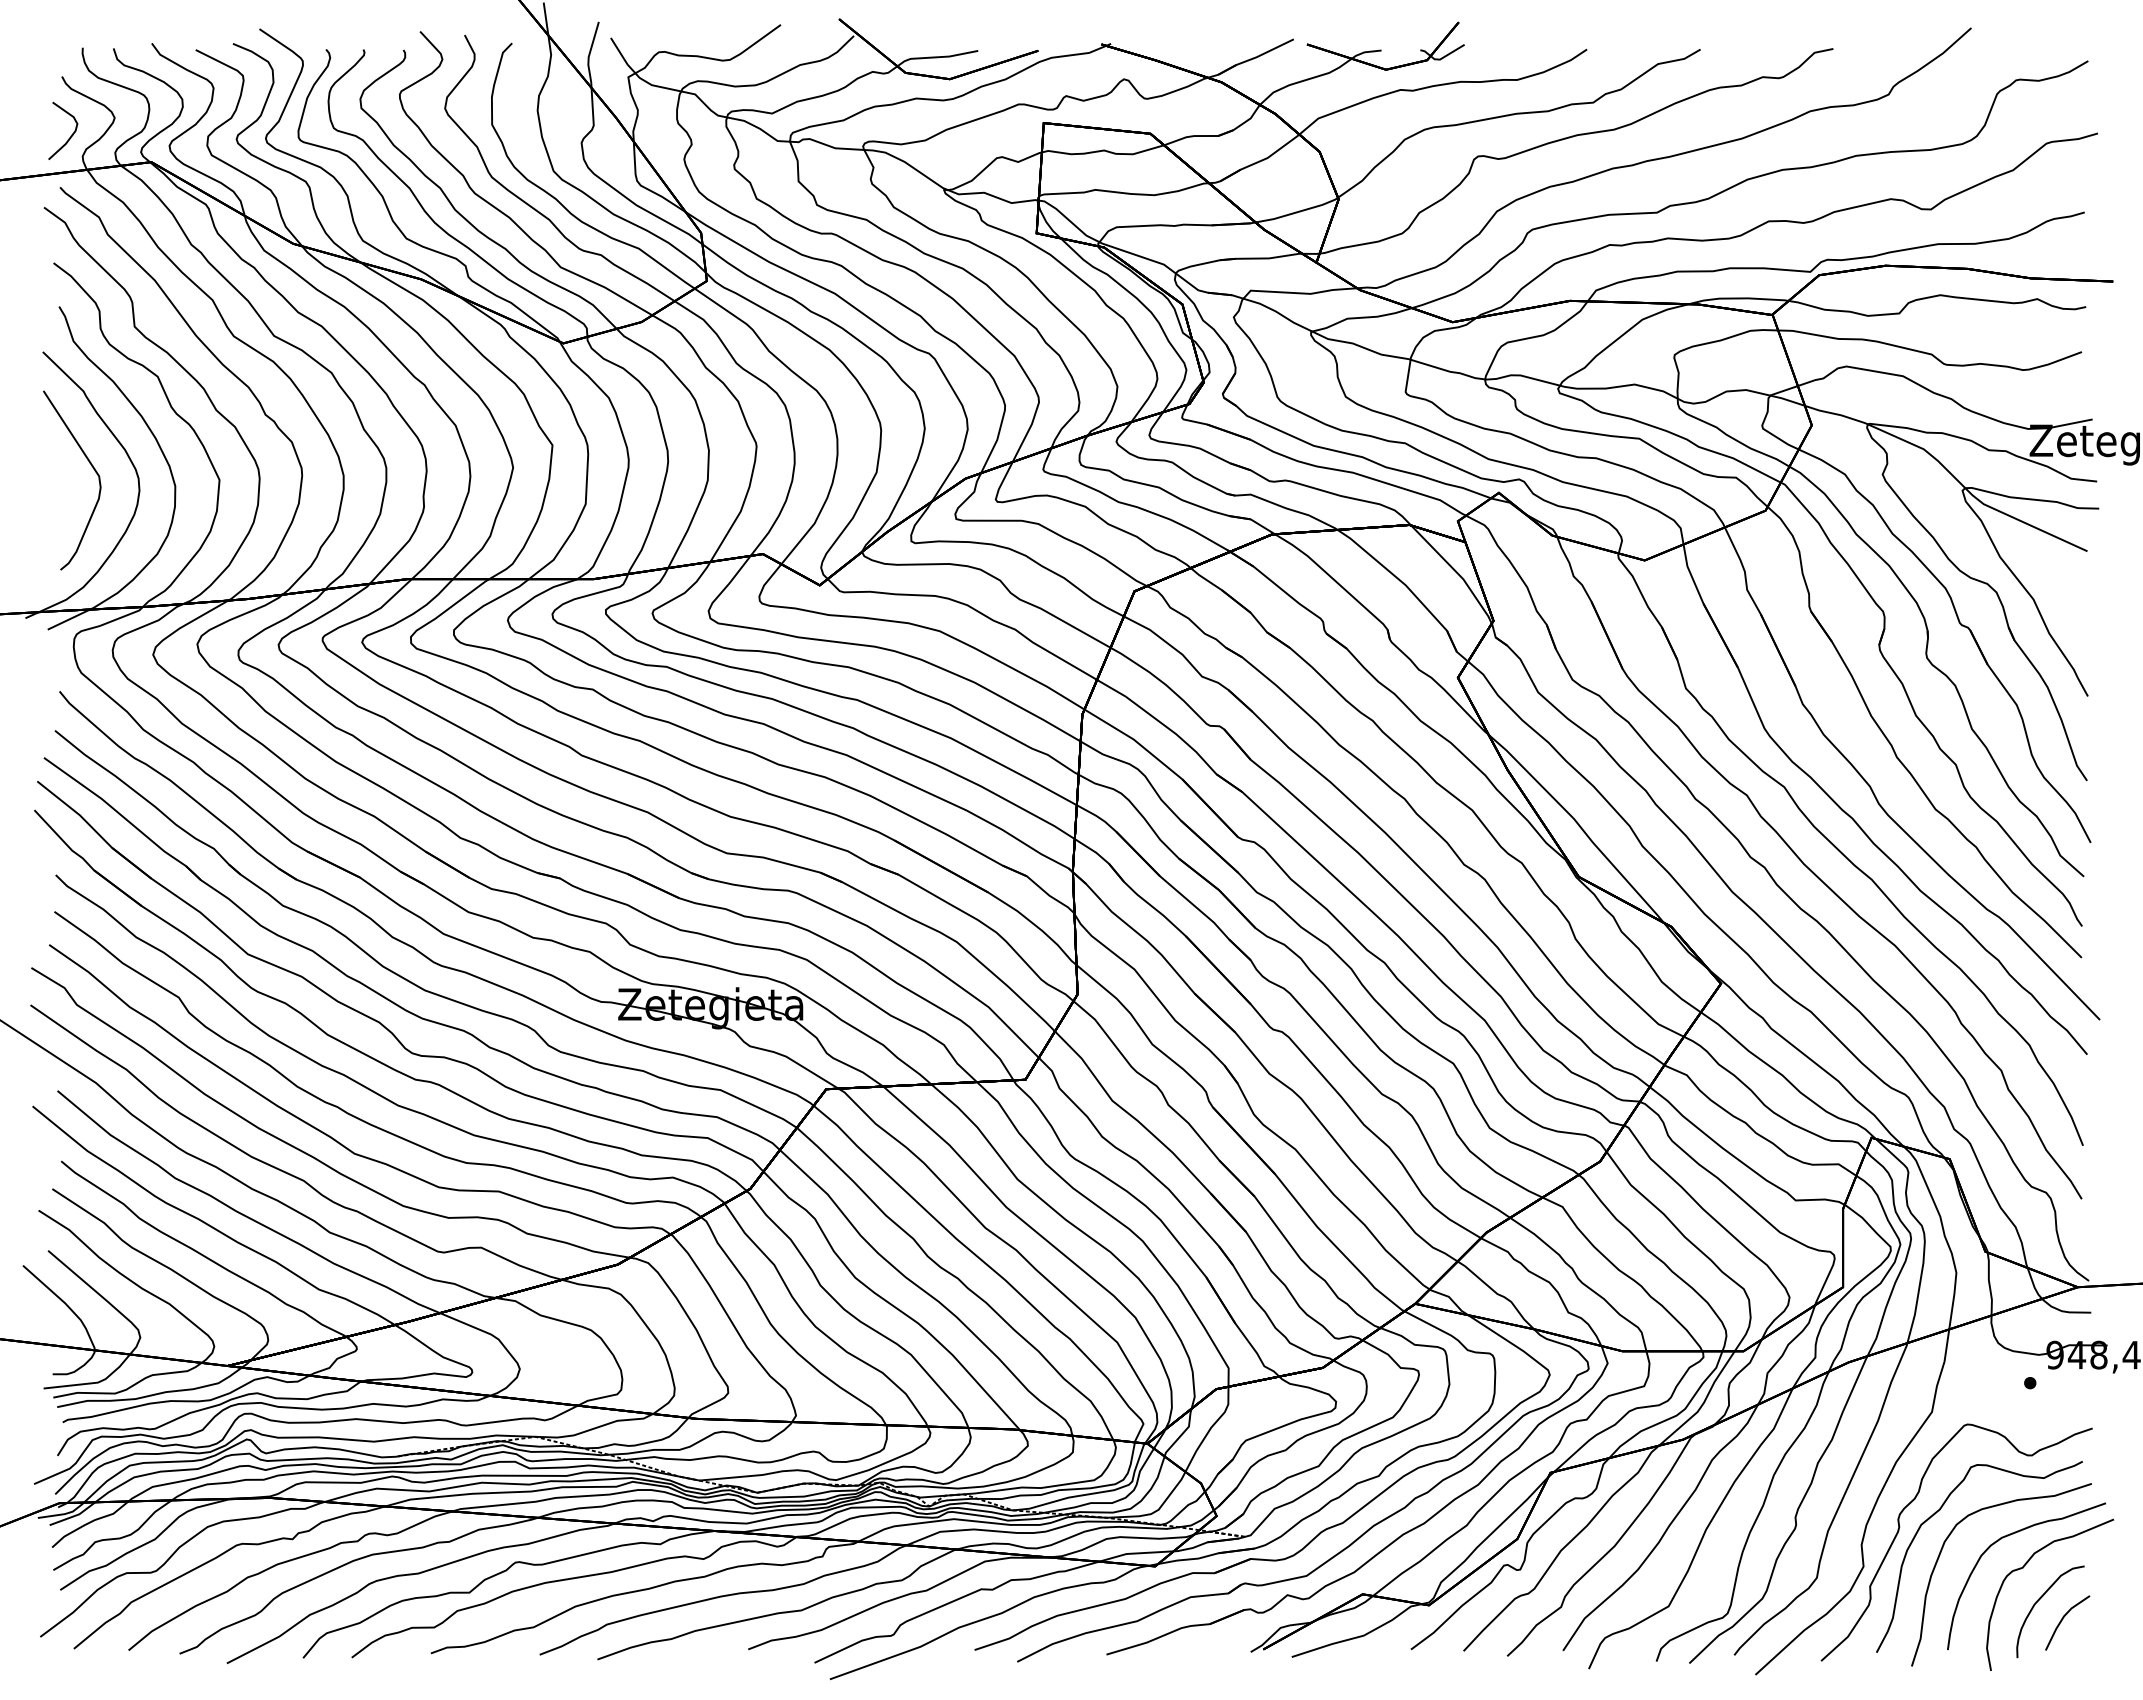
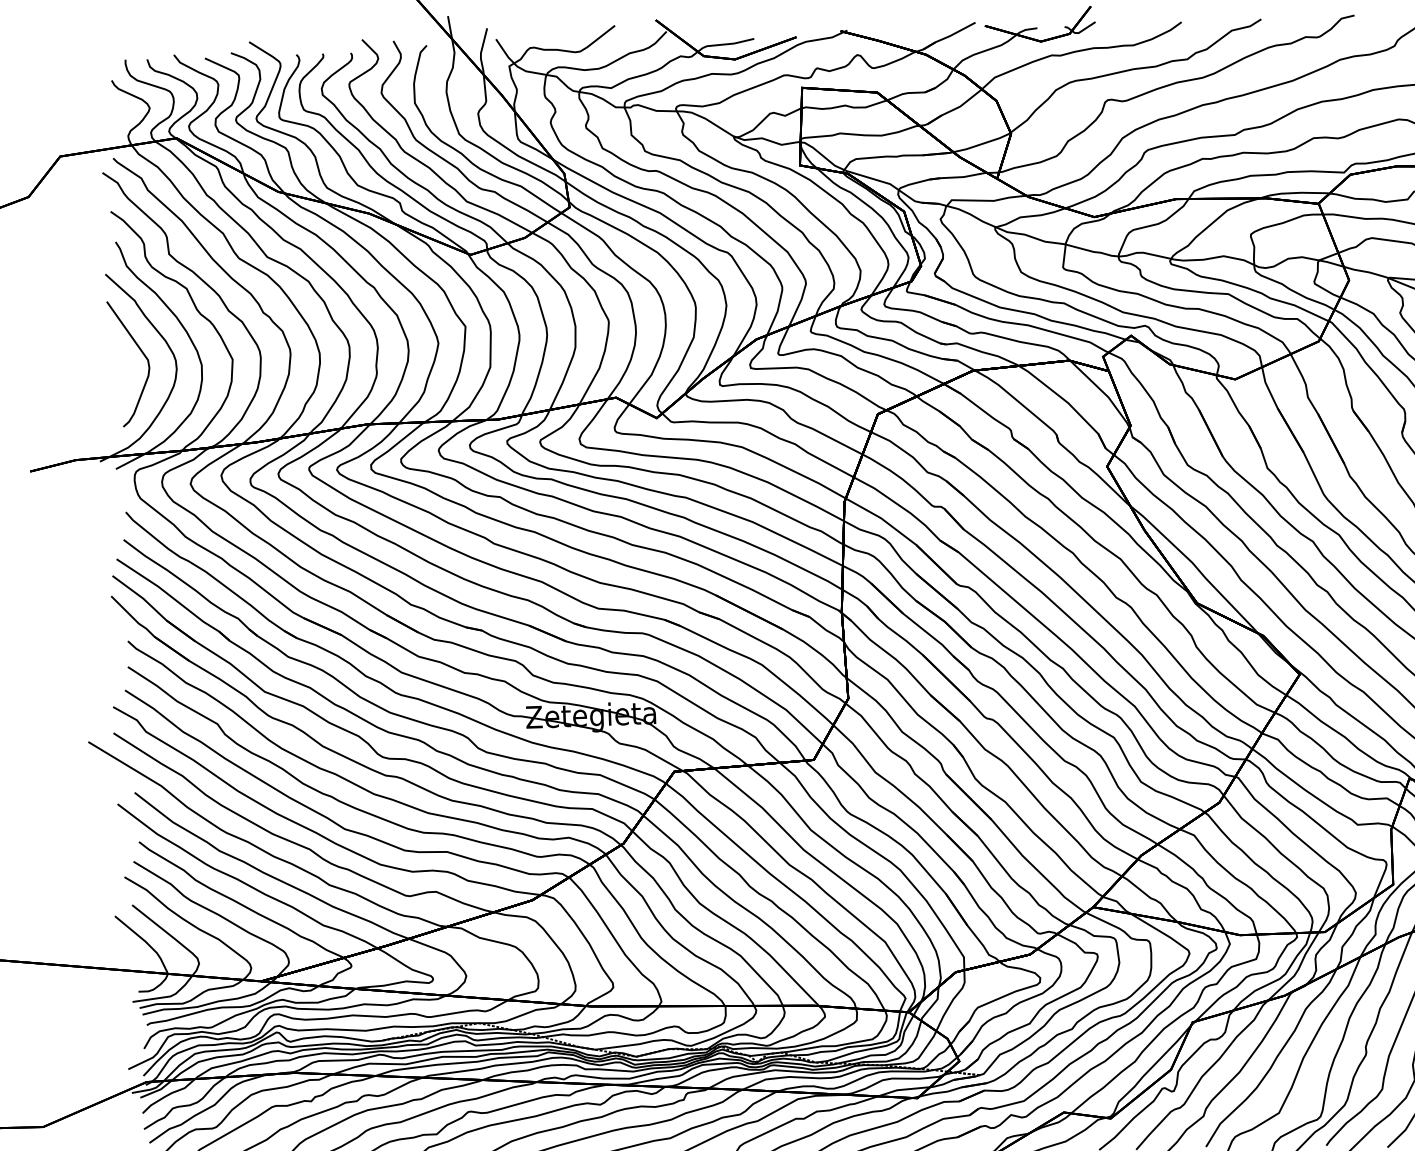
curve: (71, 134) -> (119, 120), removed

